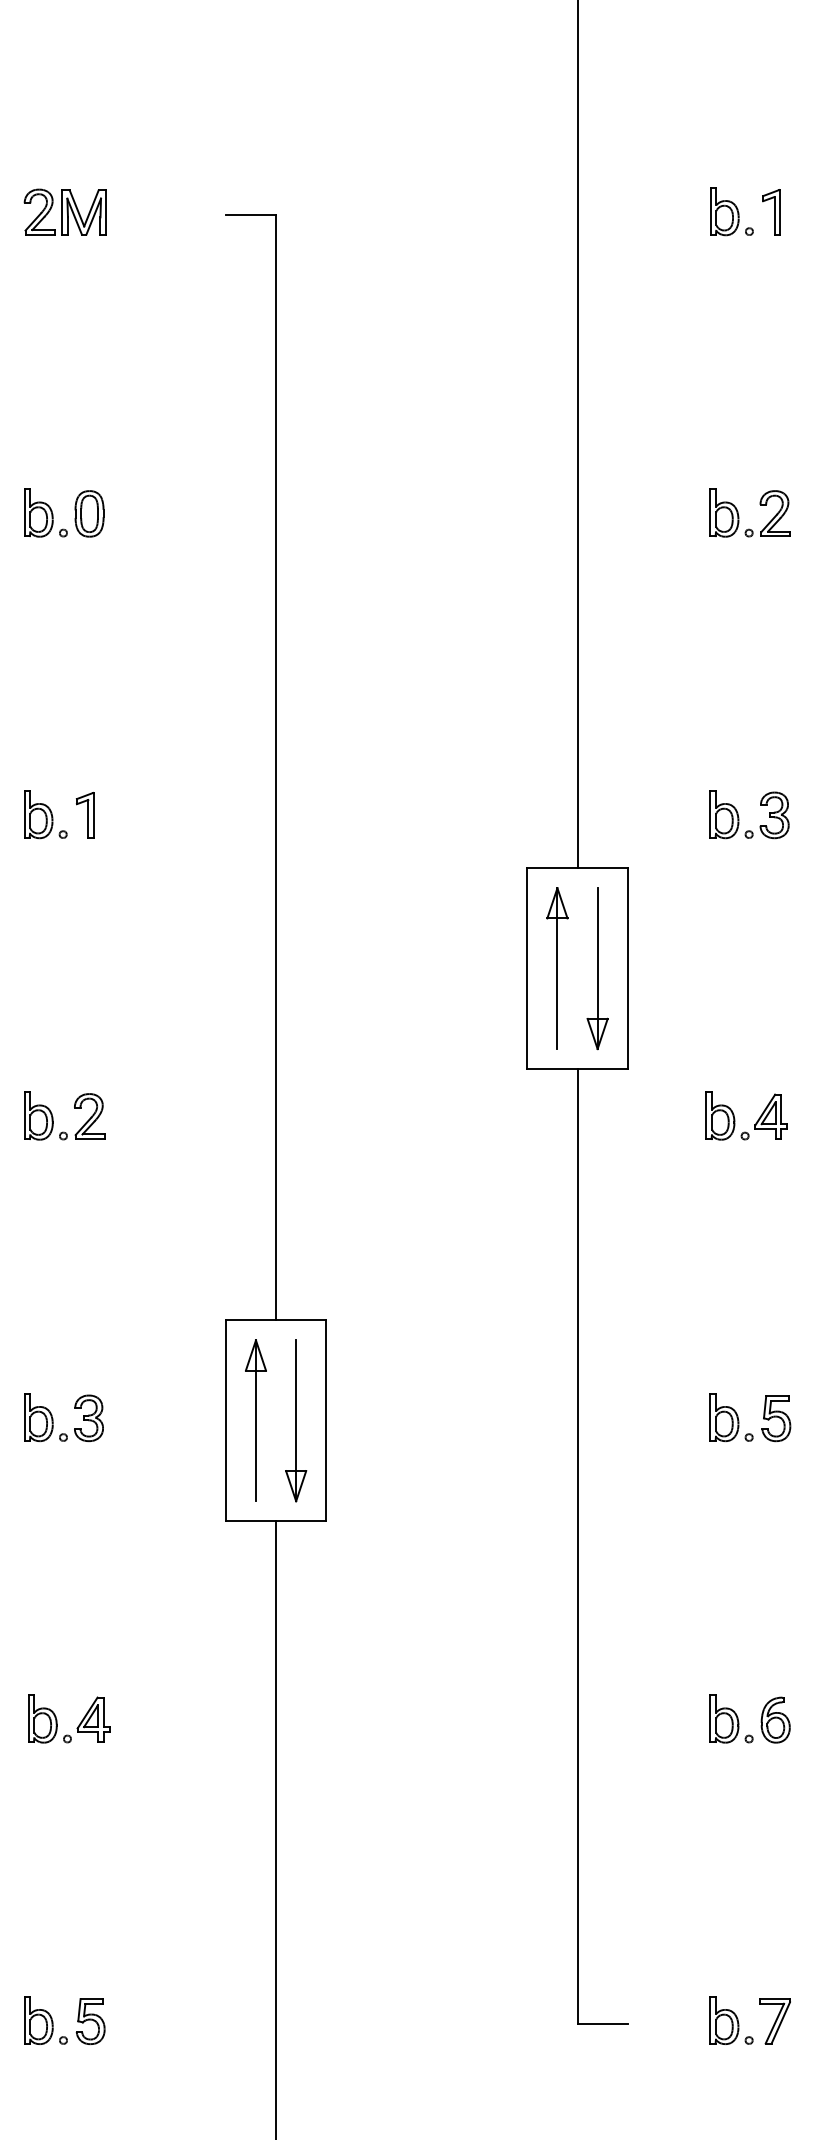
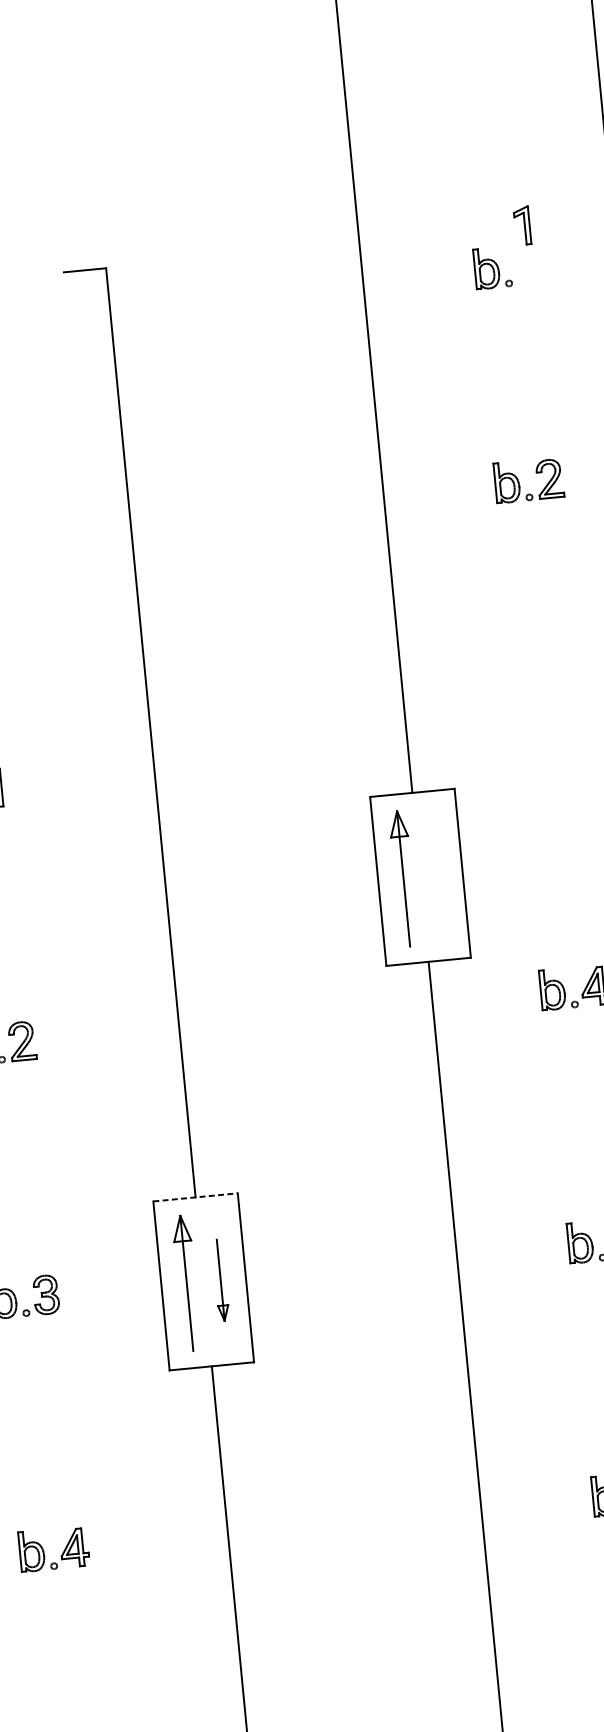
part: (731, 211) -> (492, 268), moved
part: (739, 817) -> (544, 737), removed
part: (597, 968) -> (437, 875), removed
line: (276, 1320) -> (195, 1197), solid -> dashed
part: (296, 1420) -> (220, 1279), size x0.6

